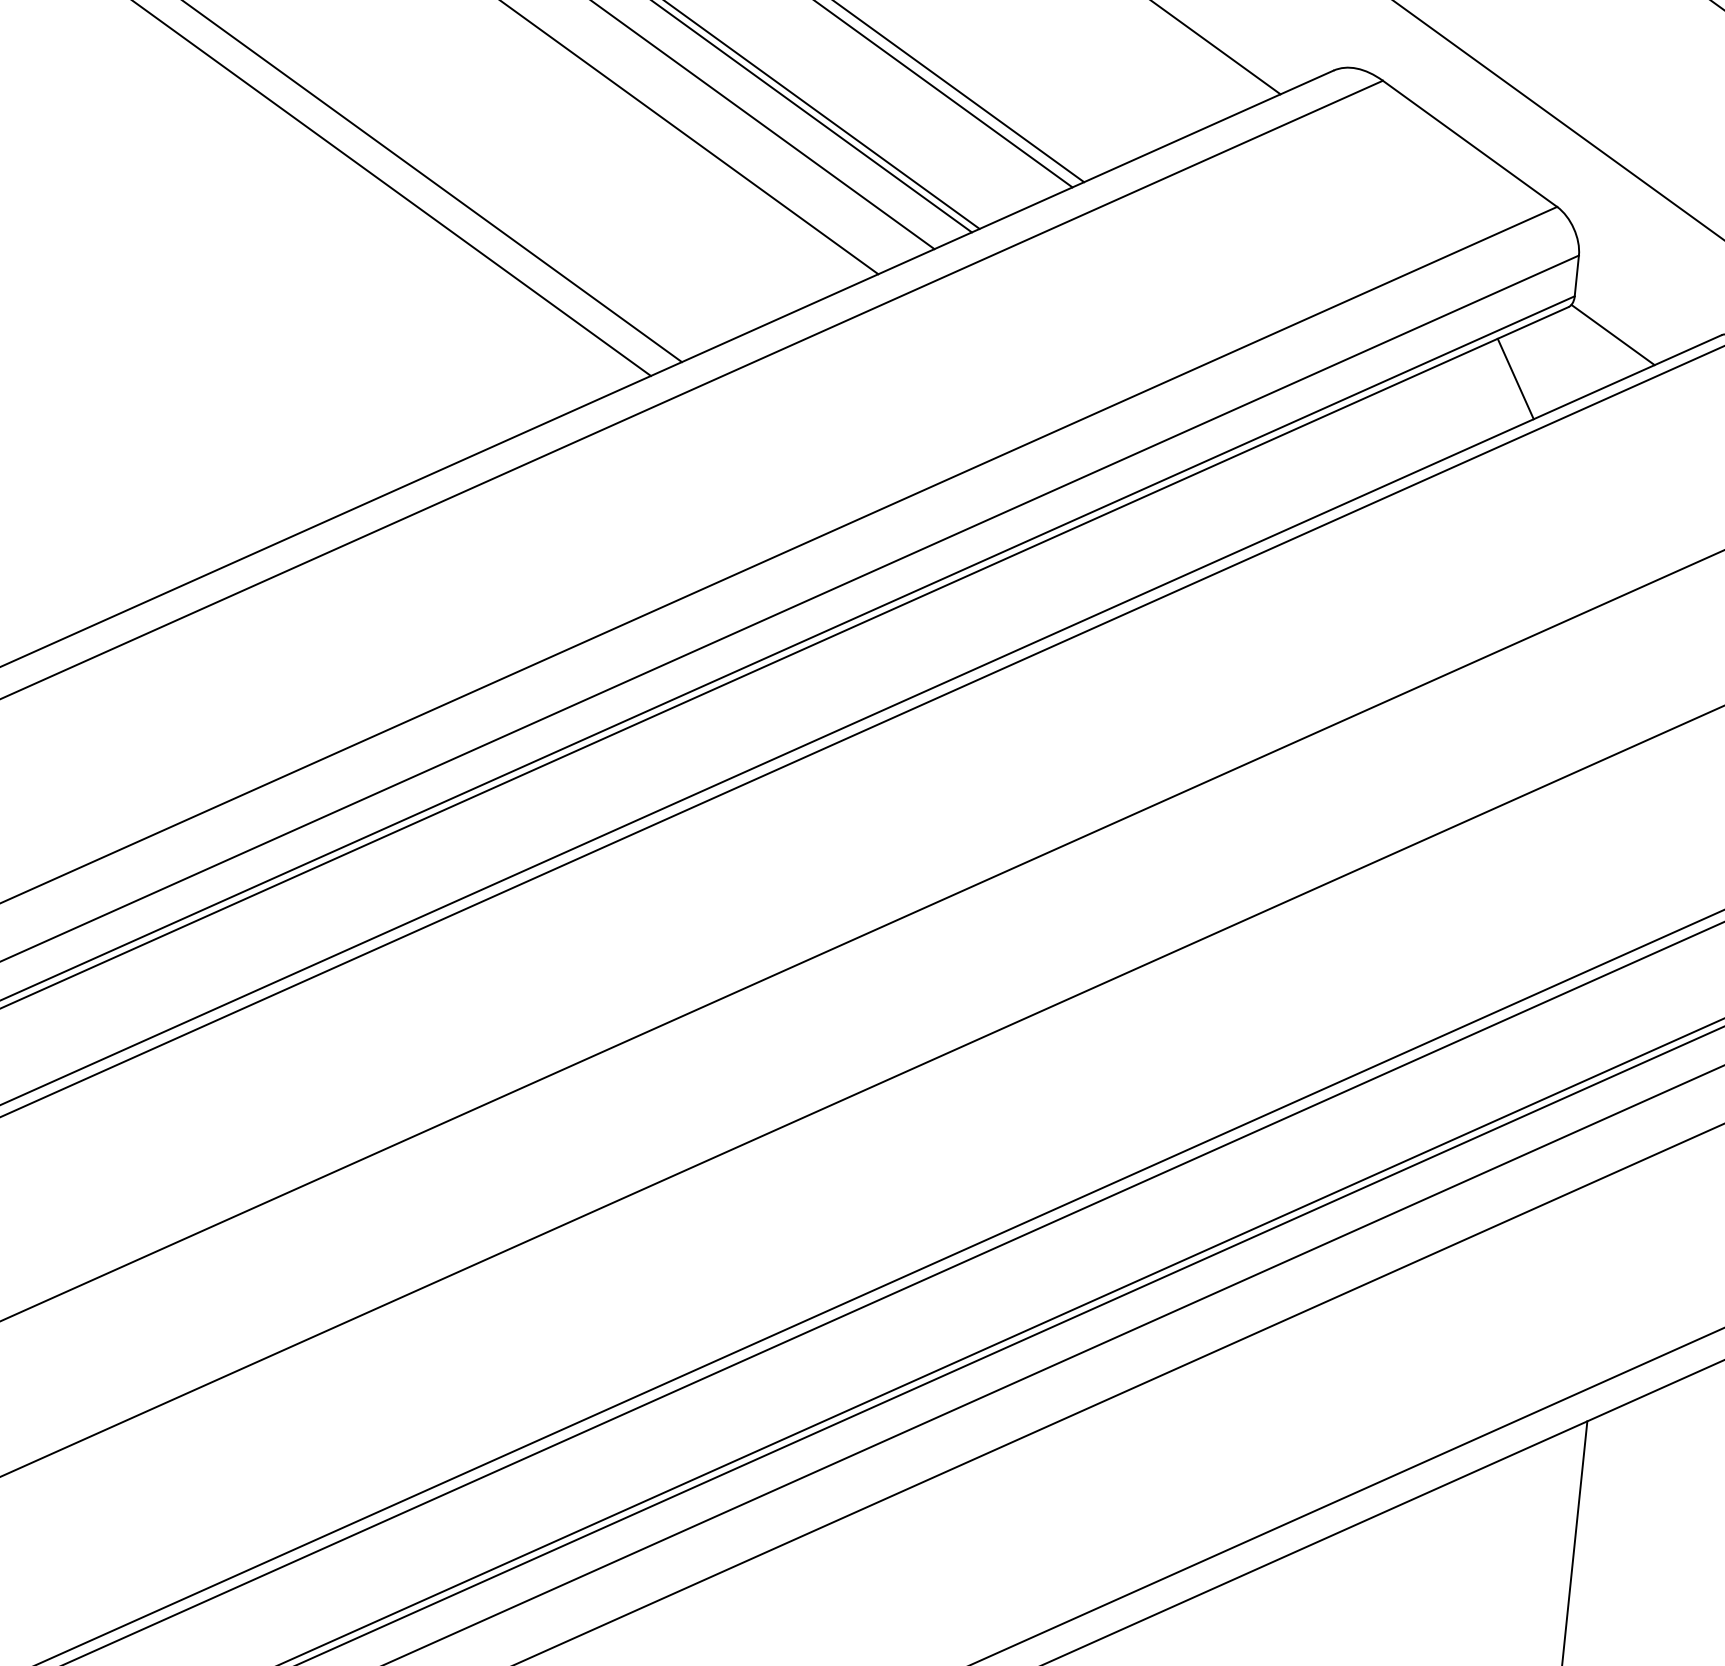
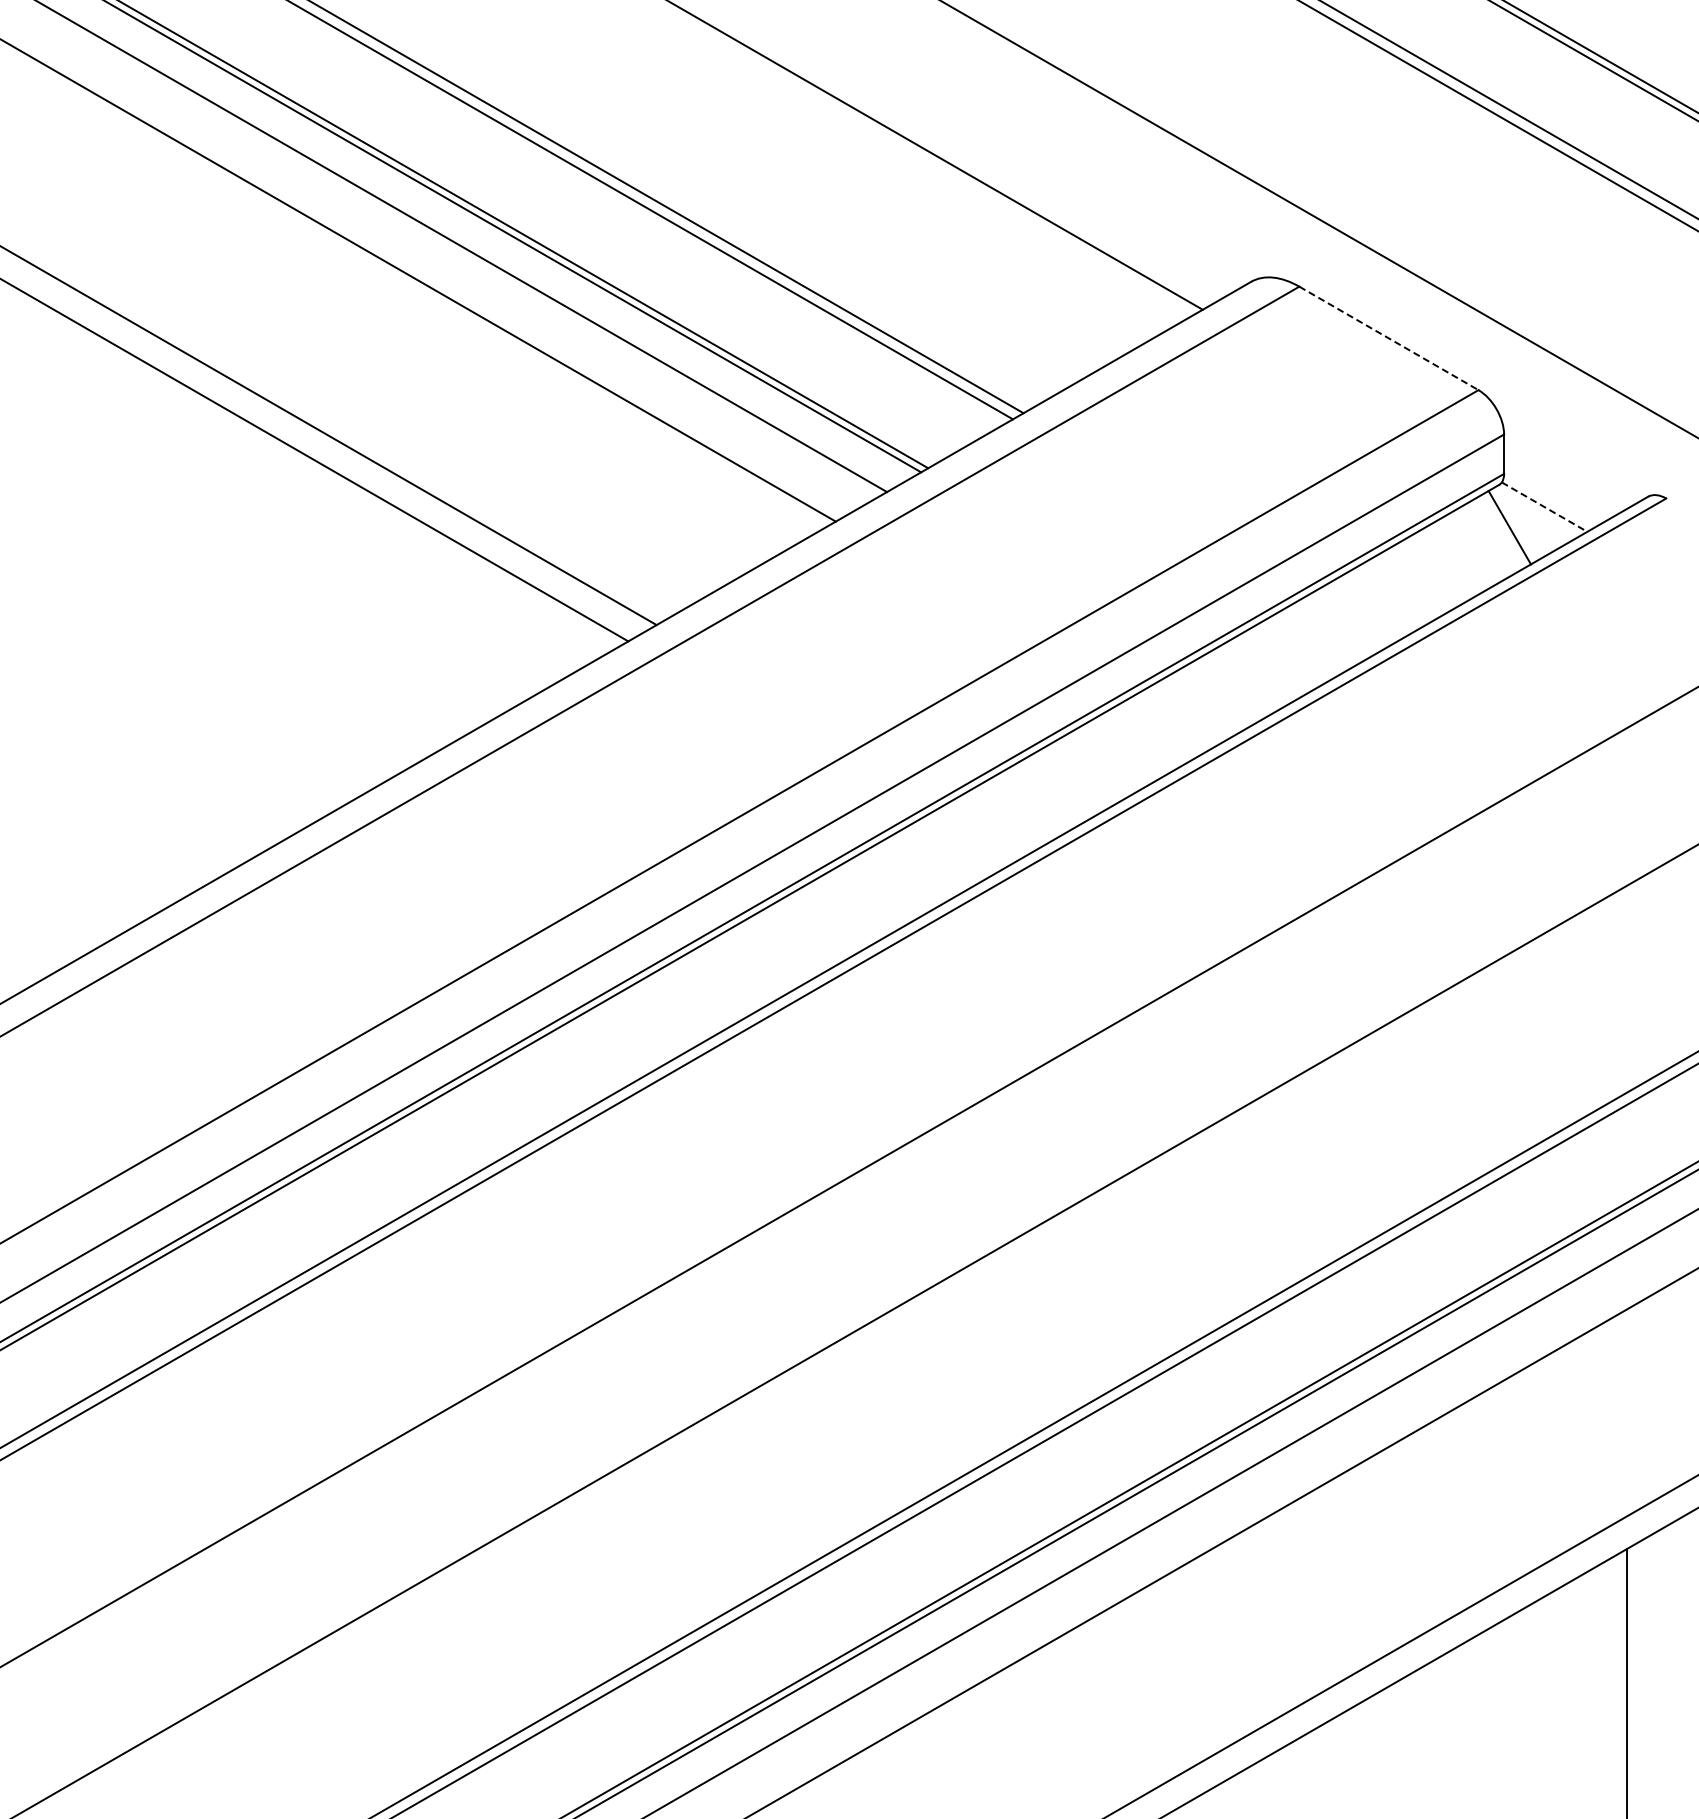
line: (1470, 144) -> (1389, 338), solid -> dashed
line: (1613, 335) -> (1545, 507), solid -> dashed
line: (1515, 378) -> (1509, 527), moved

